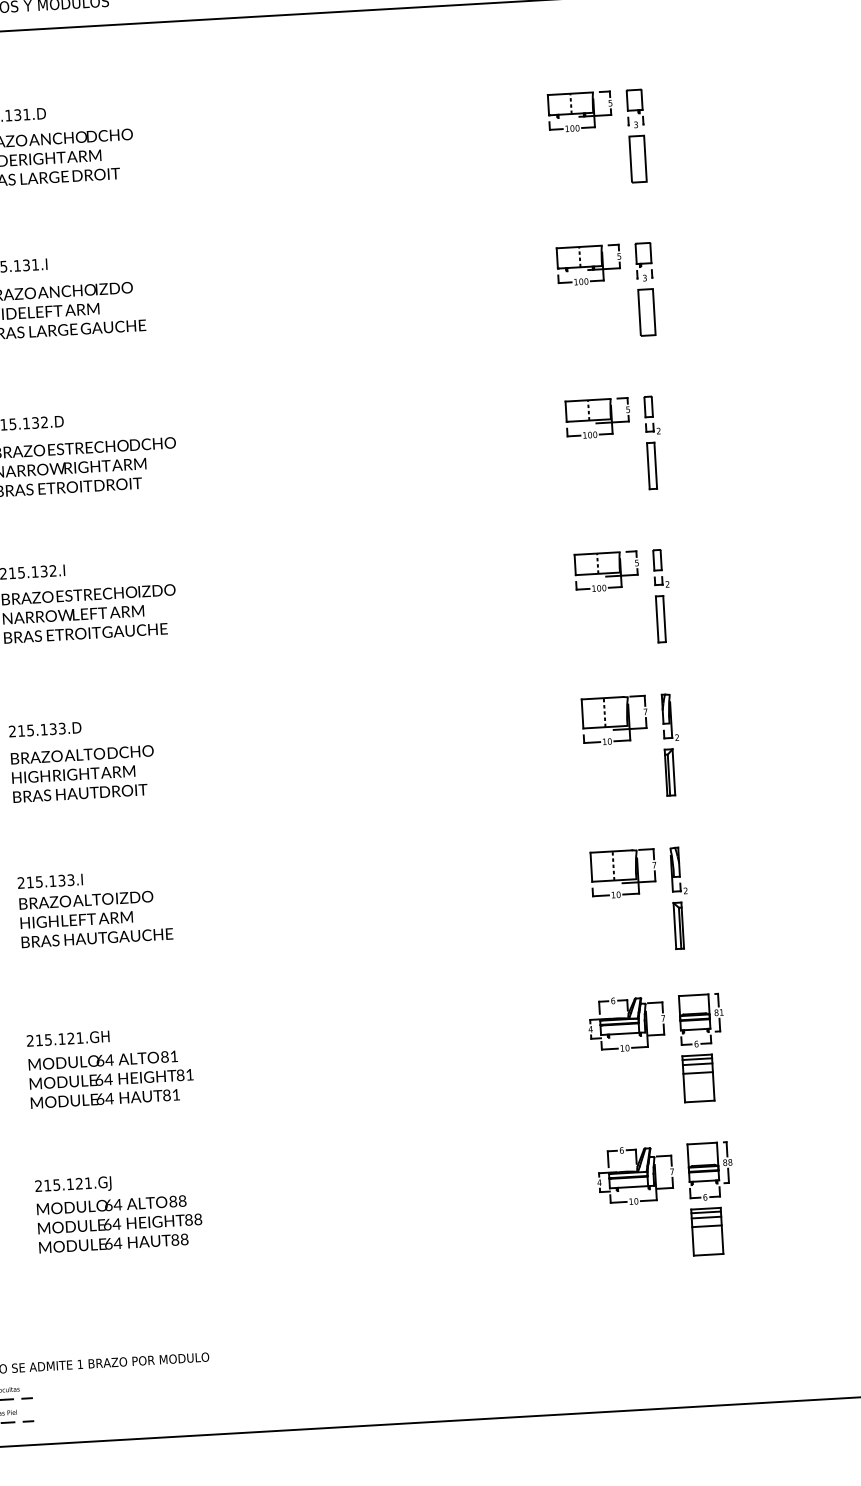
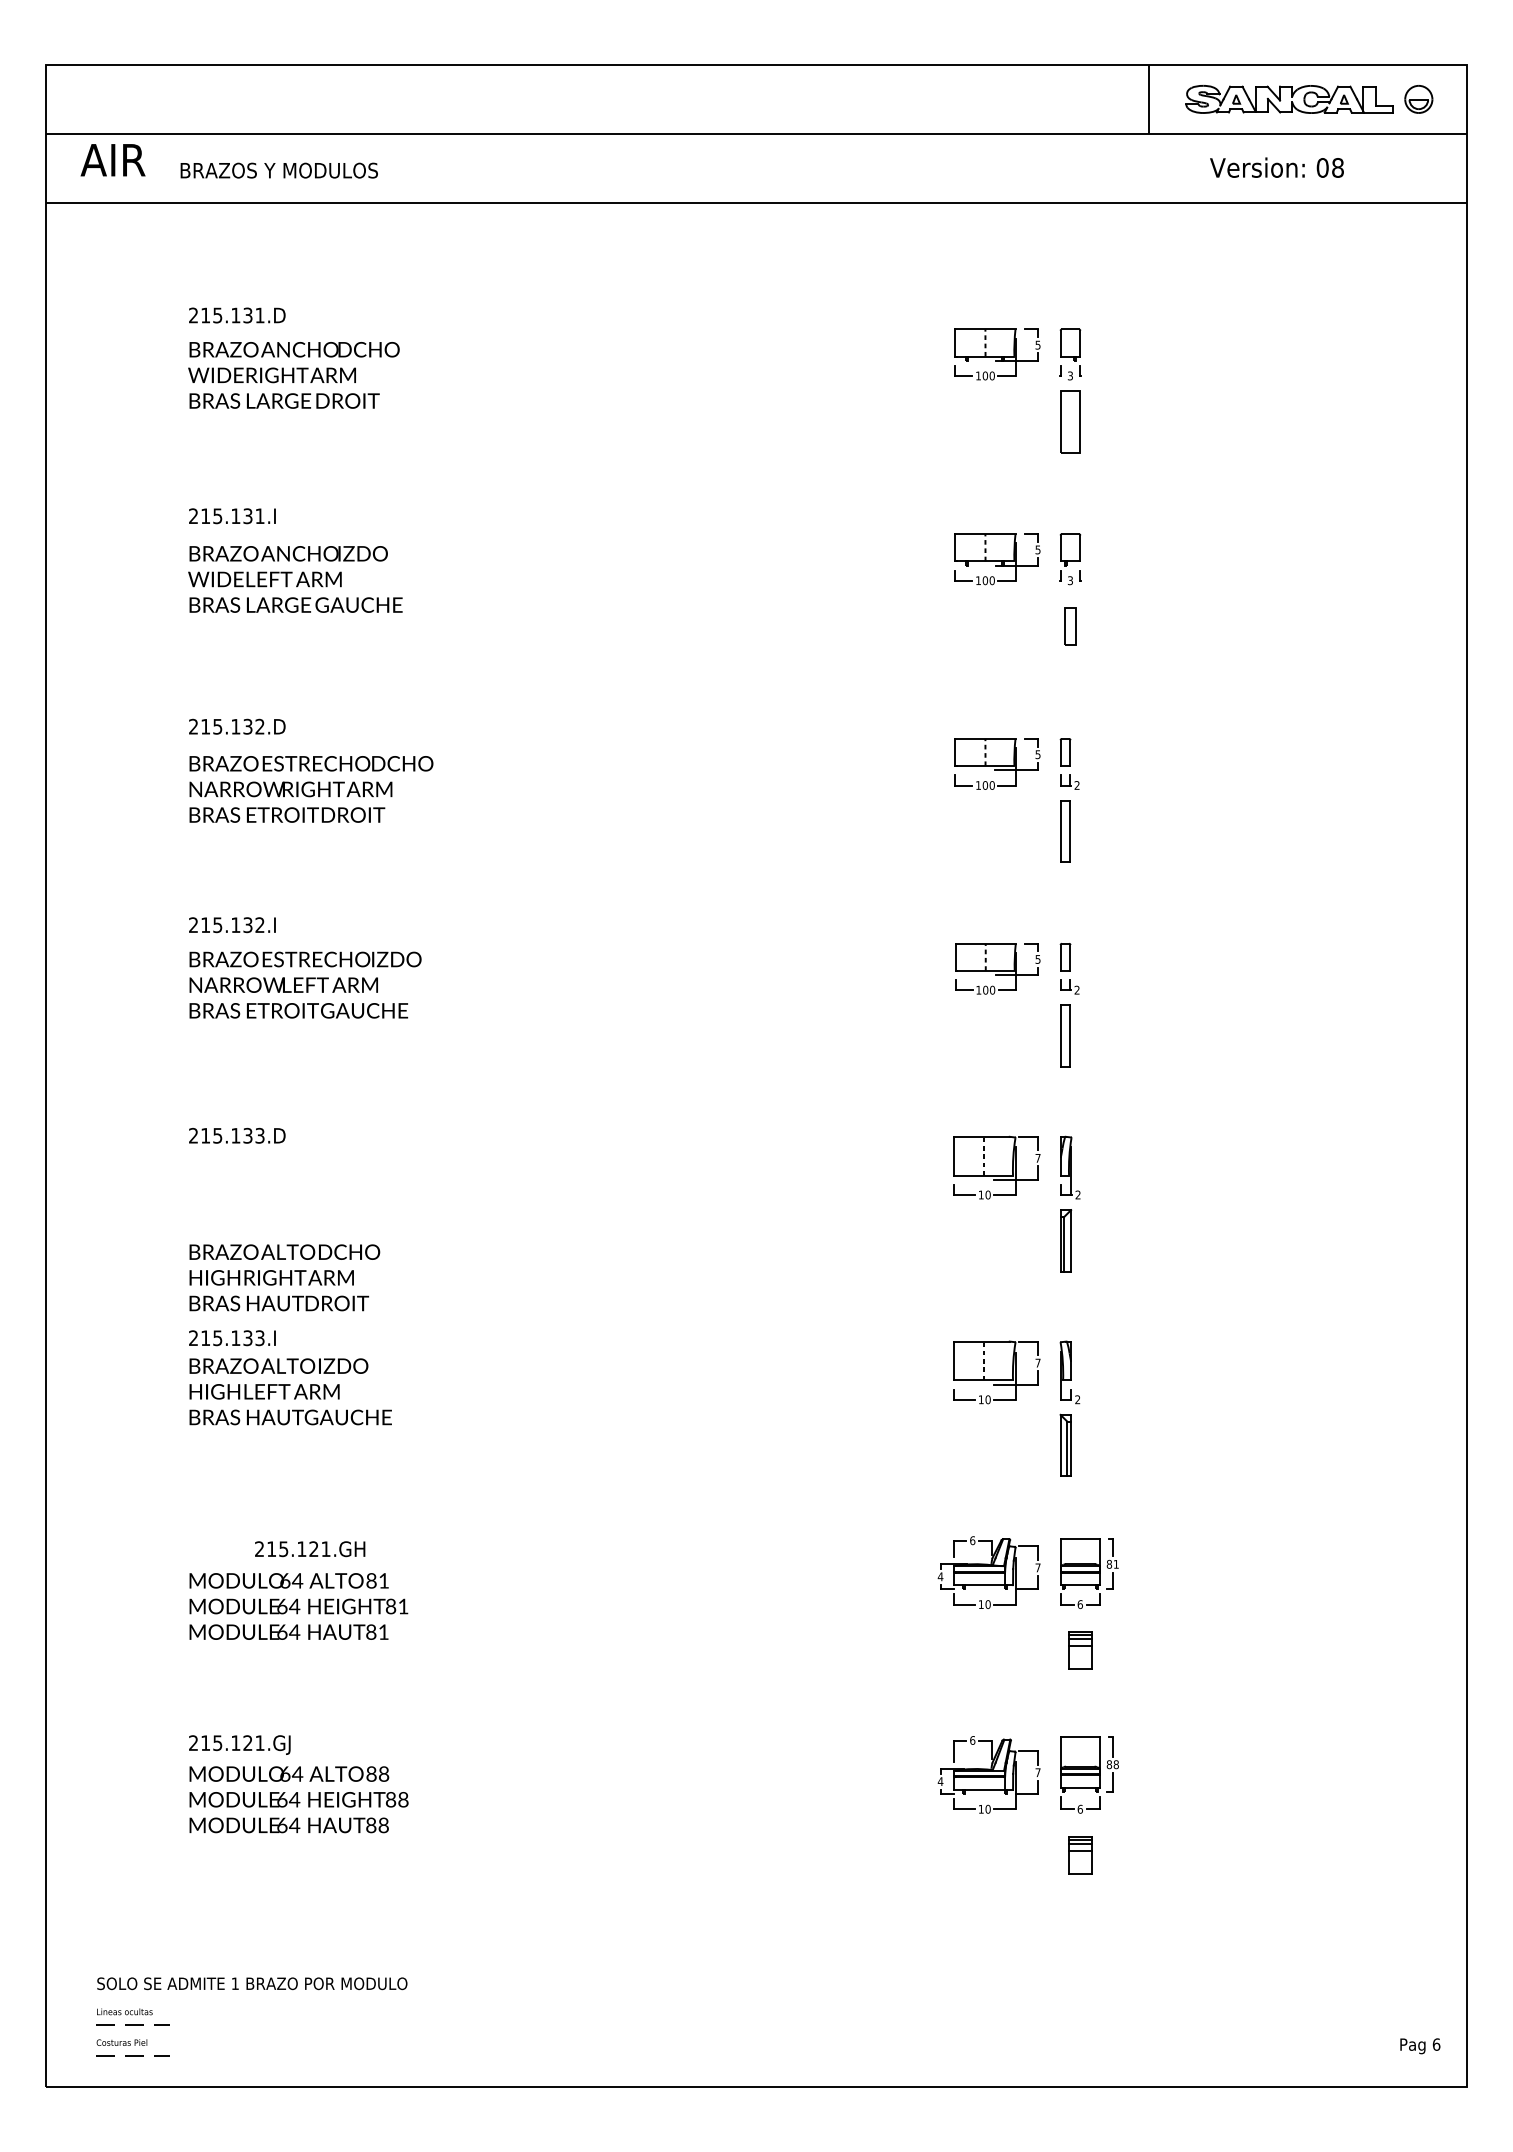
part: (646, 312) -> (1070, 626), size x0.6
text: (83, 773) -> (284, 1277), moved
text: (68, 1038) -> (310, 1549), moved
part: (698, 1078) -> (1080, 1650), size x0.6
part: (707, 1231) -> (1080, 1854), size x0.6

